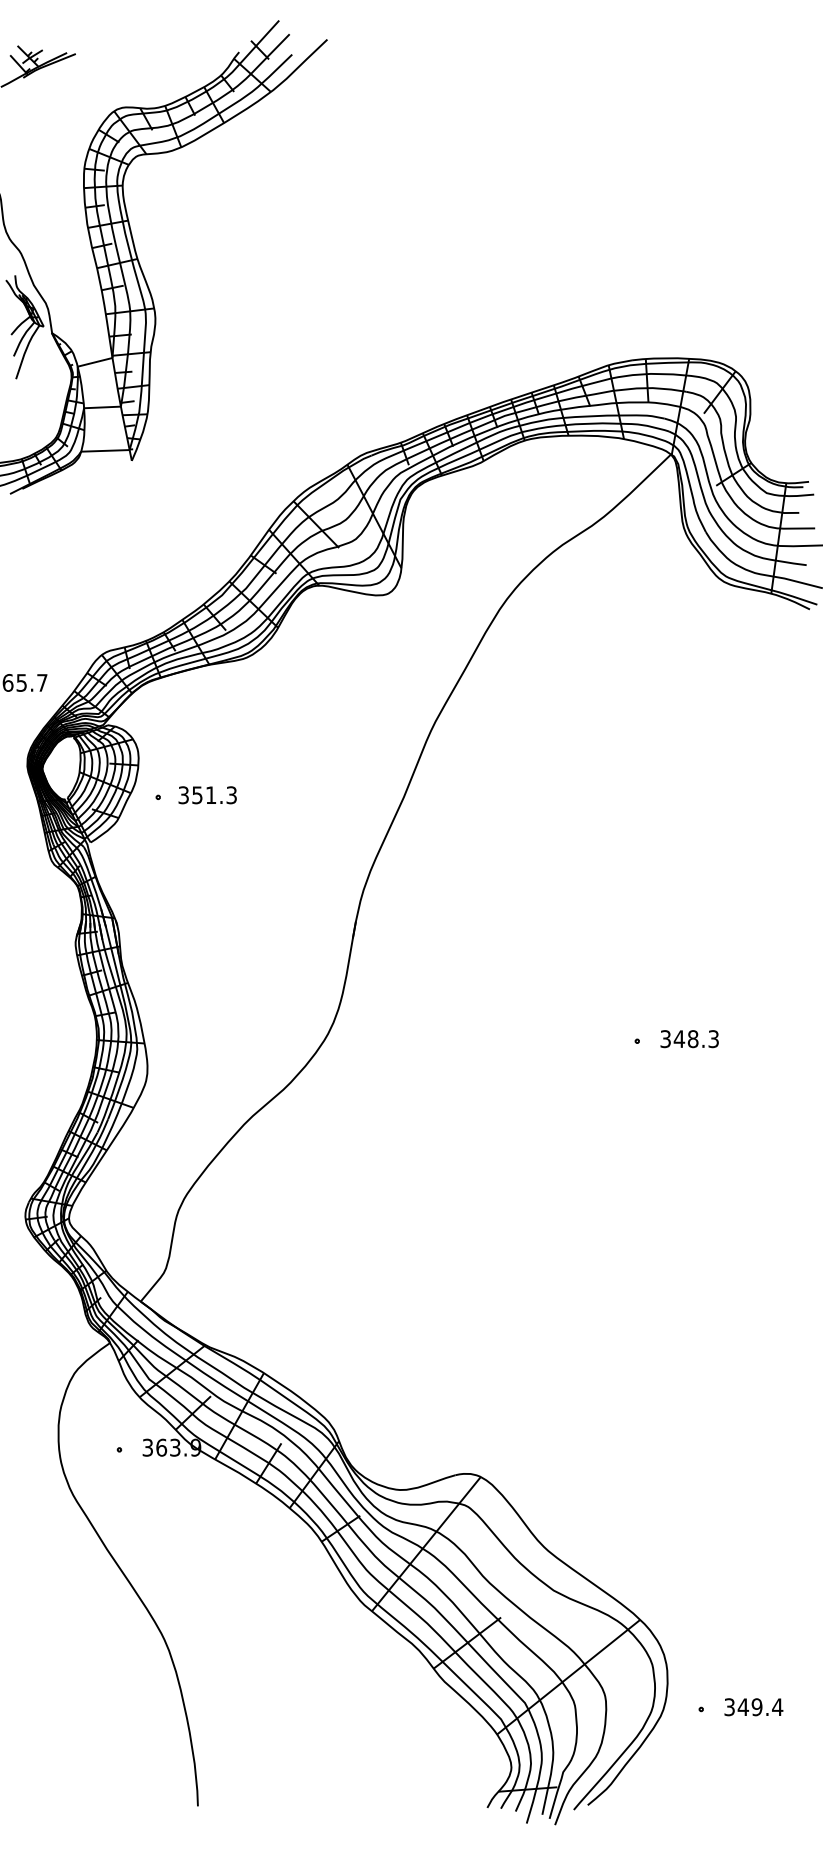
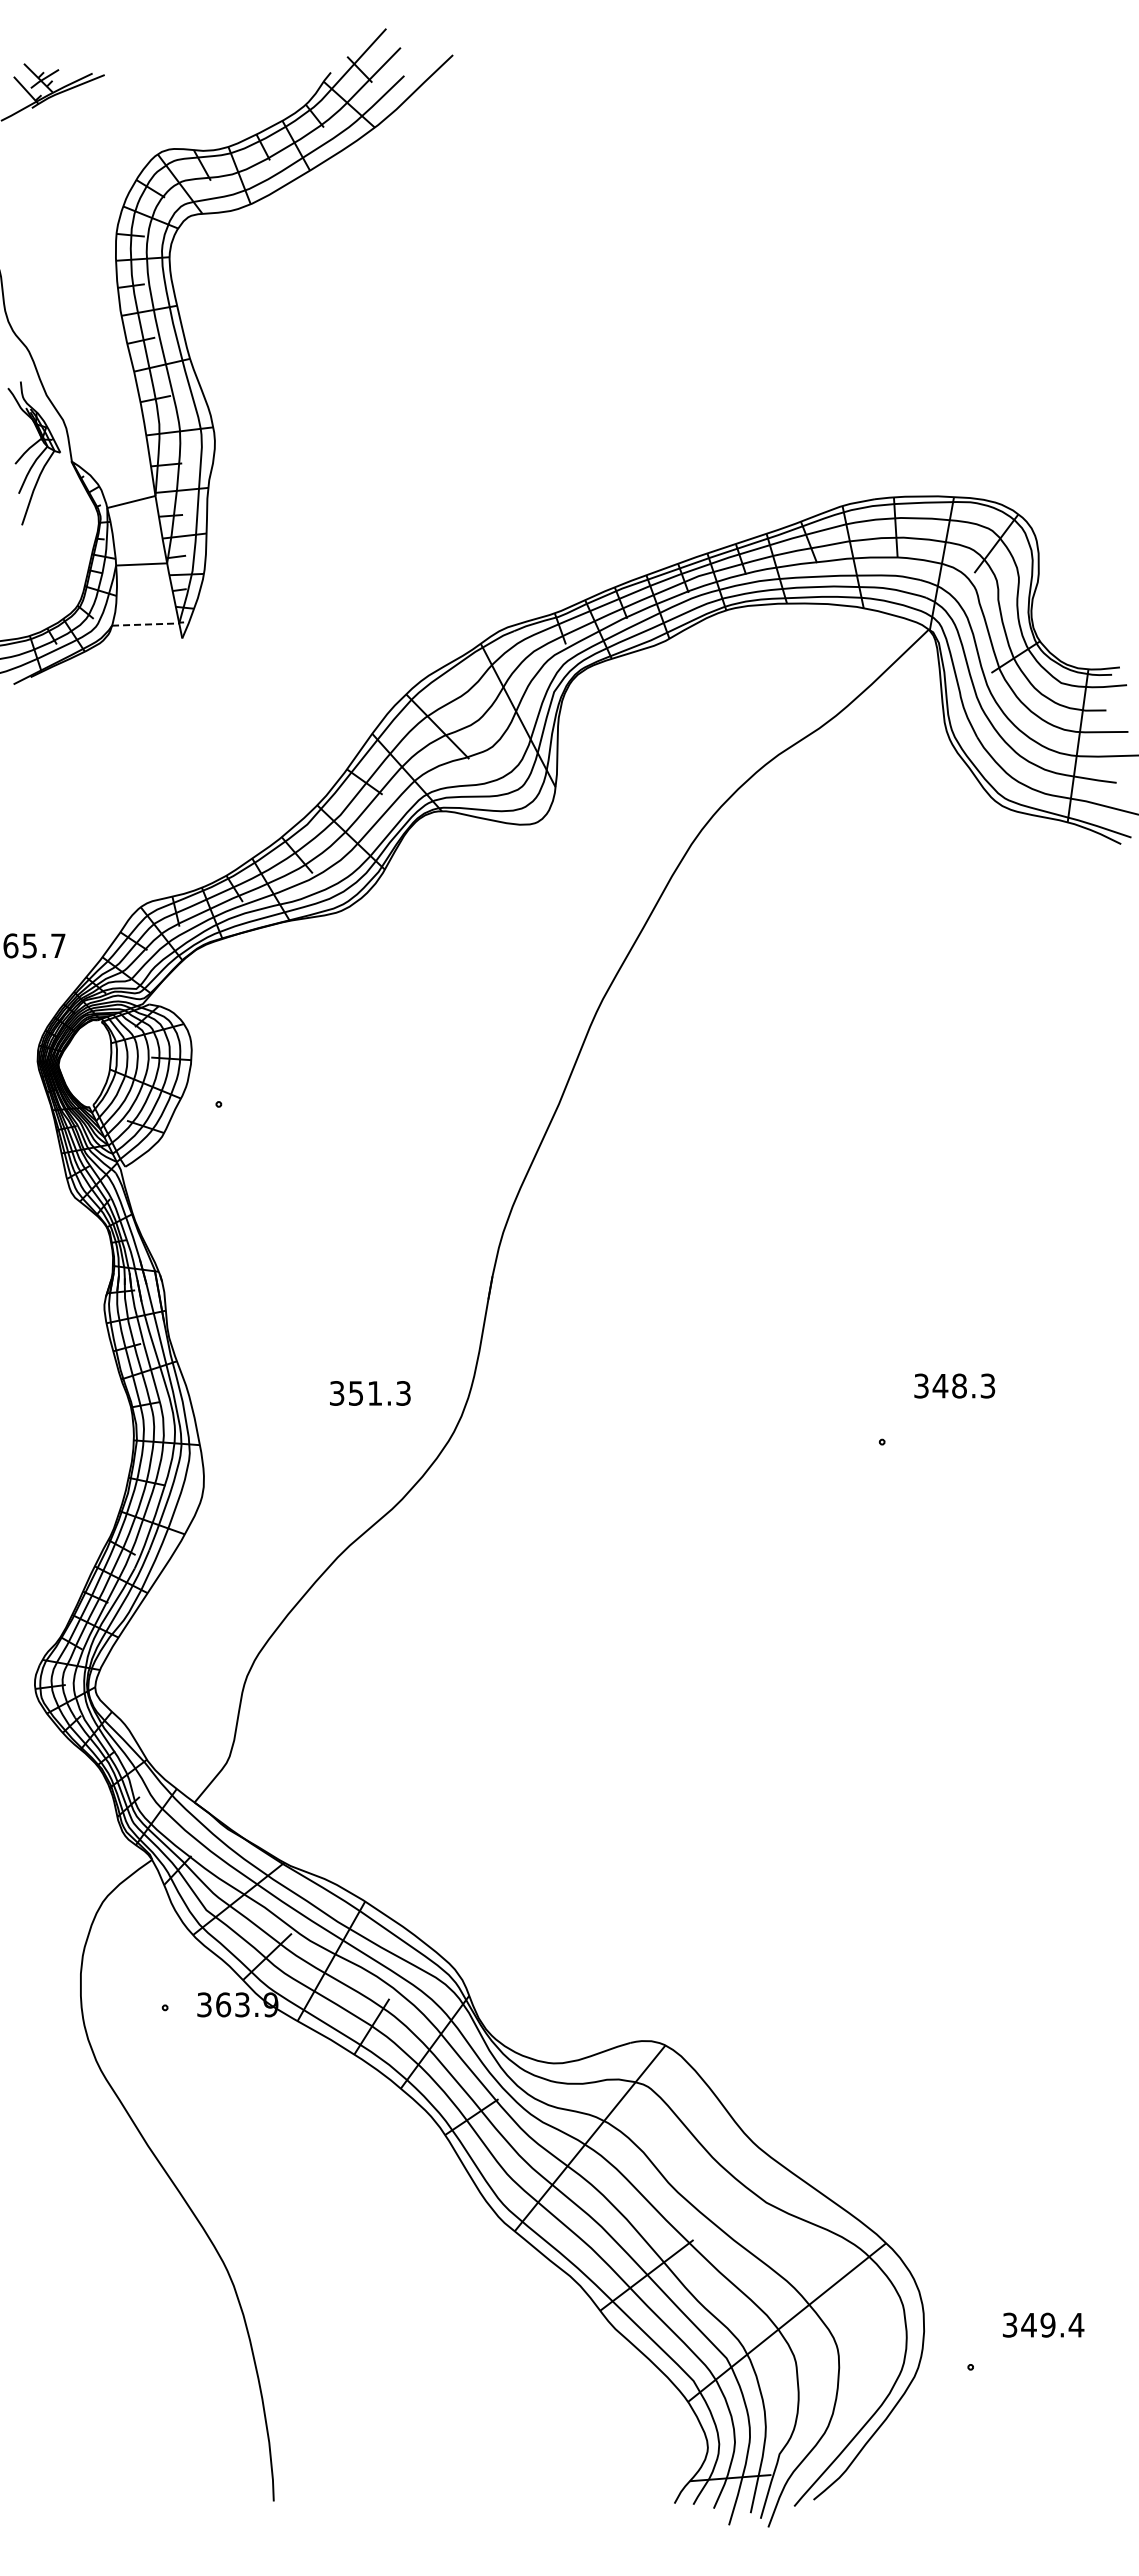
line: (105, 450) -> (145, 624), solid -> dashed
text: (207, 795) -> (370, 1393), moved
text: (689, 1038) -> (954, 1385), moved
text: (753, 1706) -> (1043, 2324), moved

